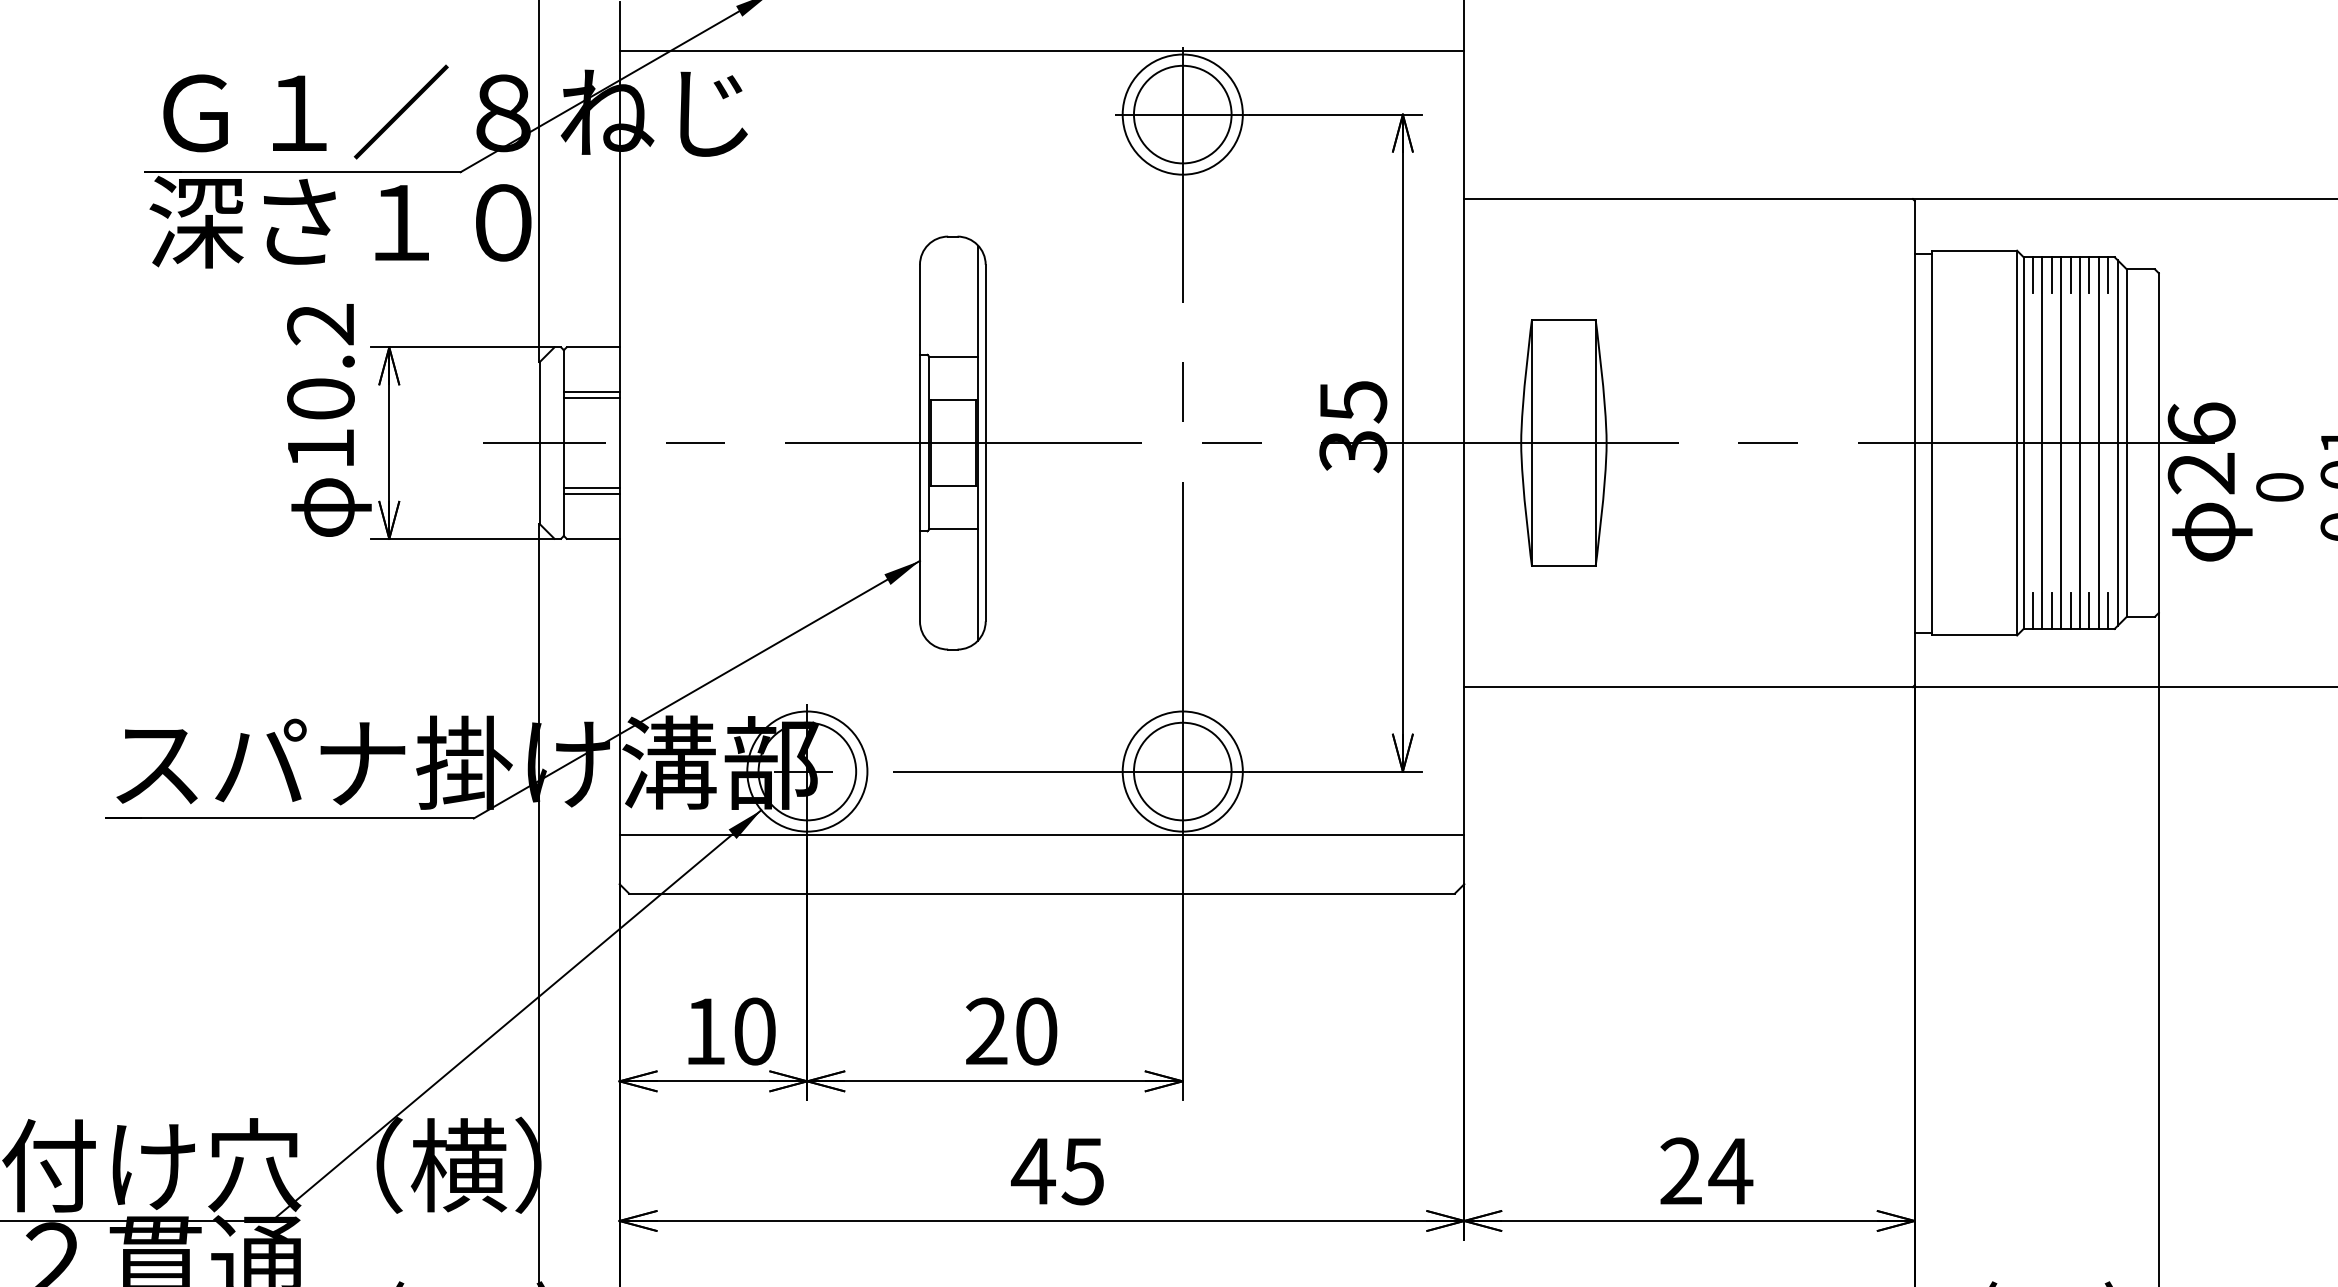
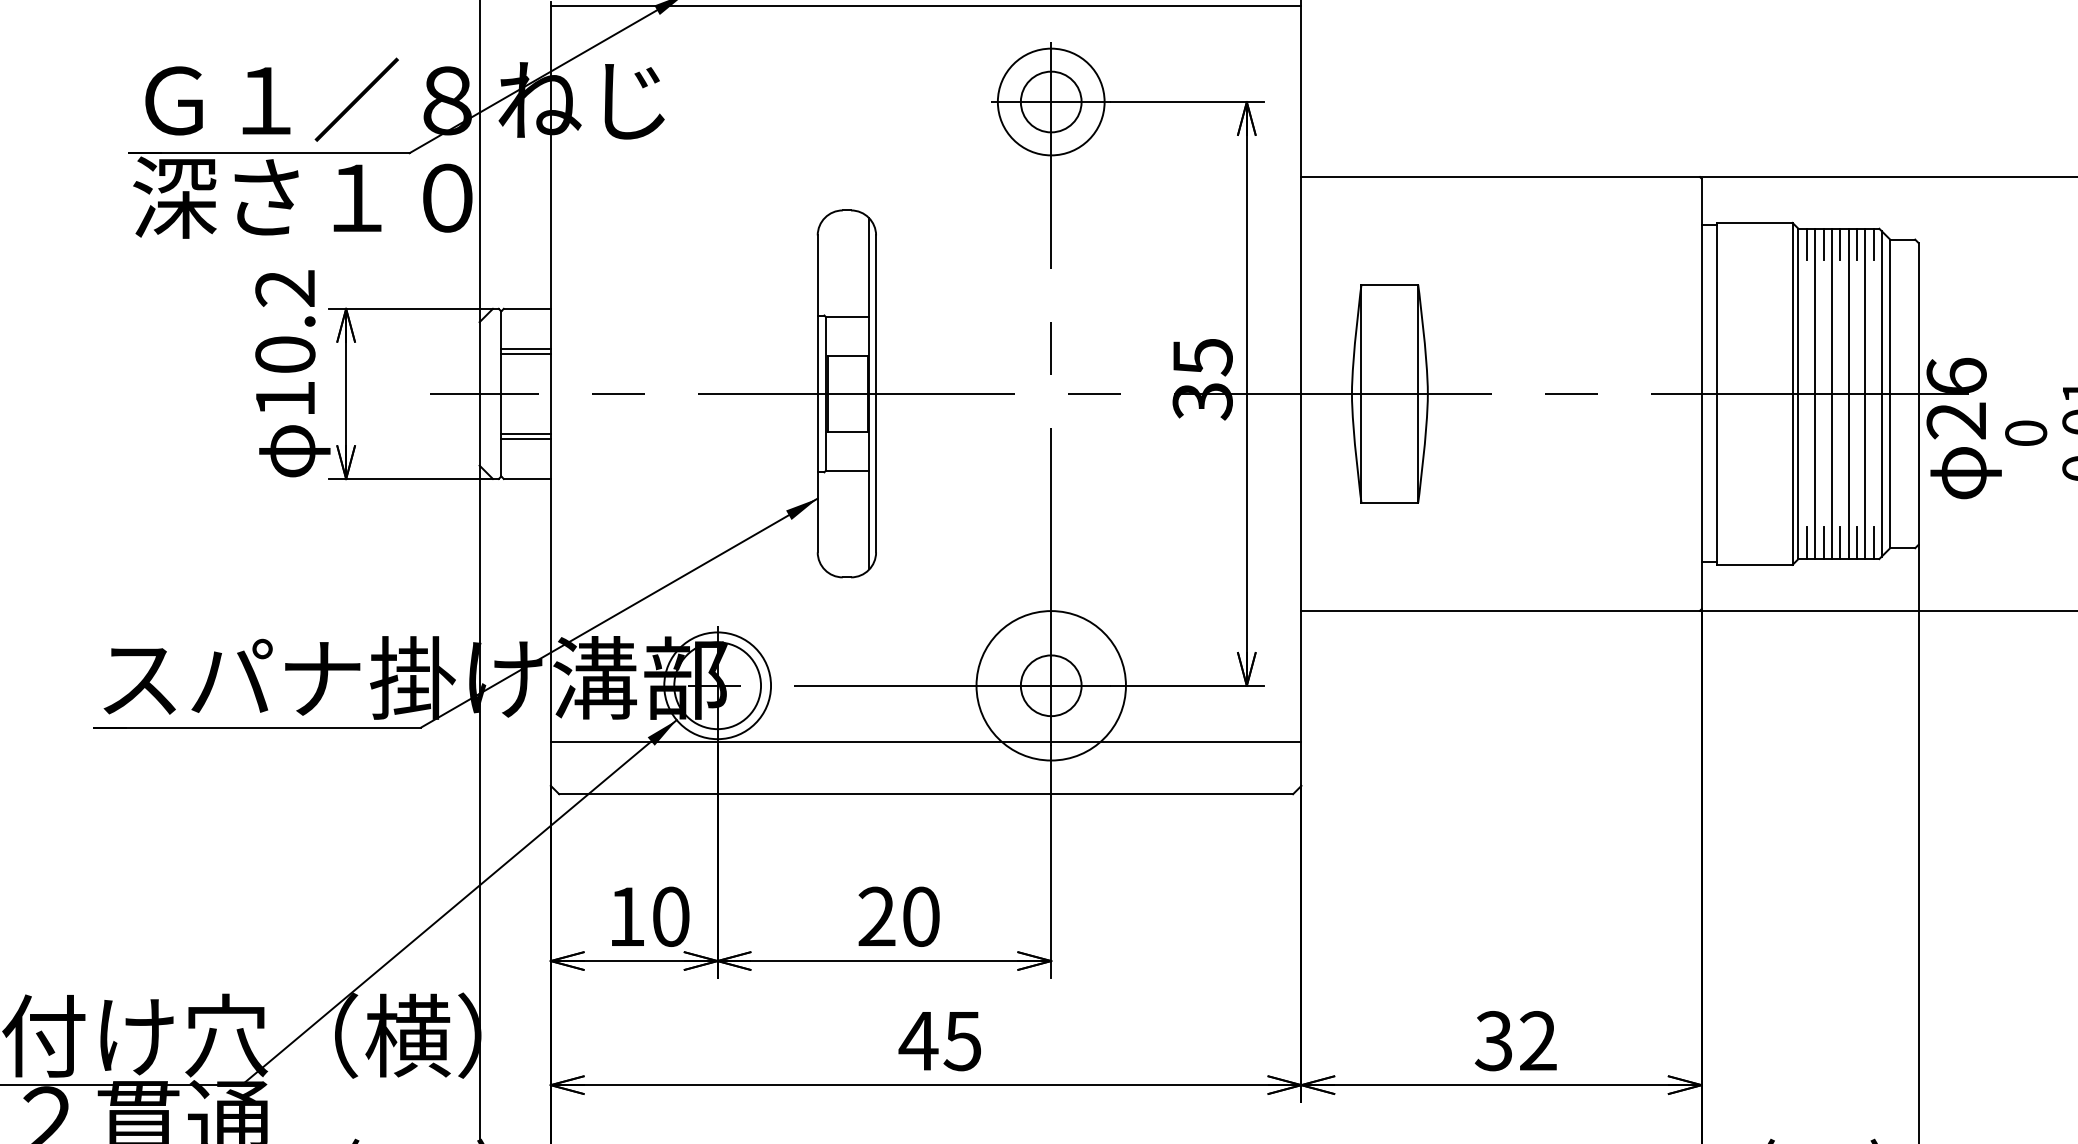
line: (1041, 51) -> (925, 6), moved
circle: (1182, 114) -> (1050, 101), size x0.7
circle: (1182, 771) -> (1050, 685), size x0.7
circle: (1182, 771) -> (1050, 685), size x1.4
text: (1706, 1171) -> (1516, 1041), 24 -> 32

